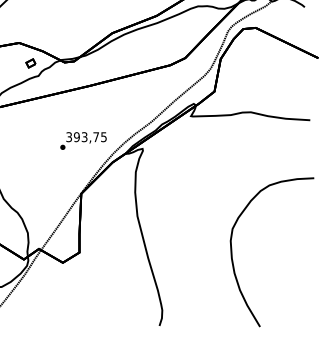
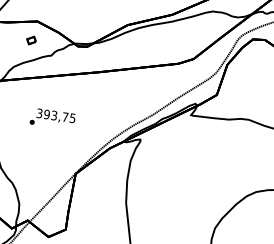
part: (30, 63) -> (31, 40), moved
text: (83, 140) -> (52, 118), moved

